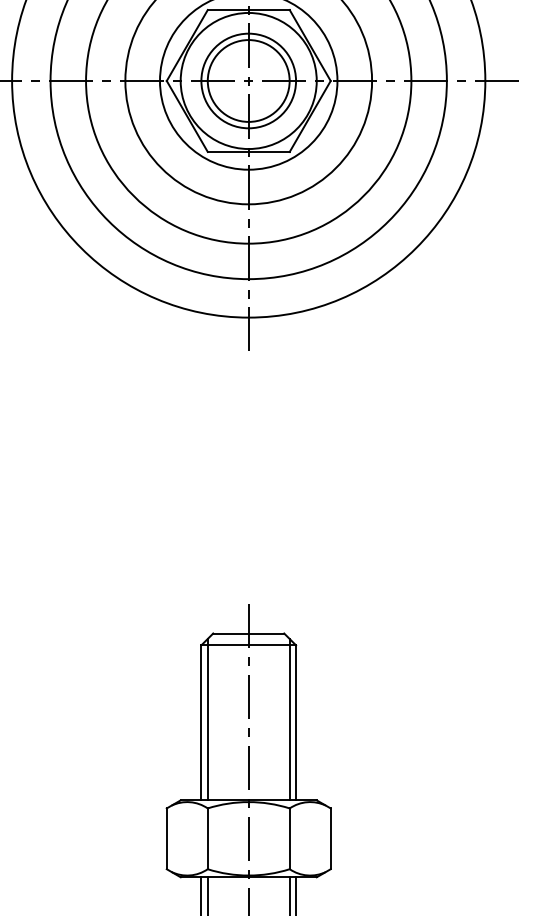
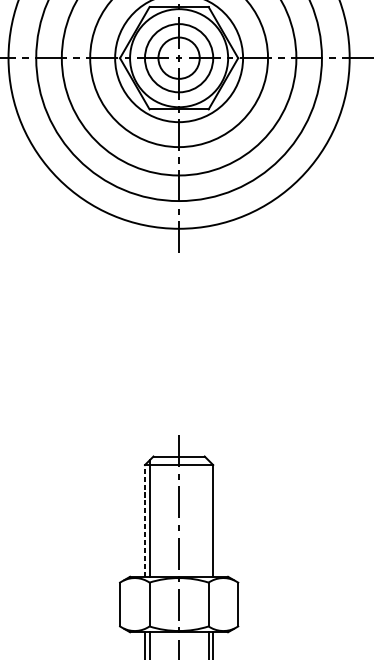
circle: (248, 80) -> (178, 57), size x0.7
line: (289, 719) -> (208, 518), removed
line: (201, 722) -> (145, 520), solid -> dashed

